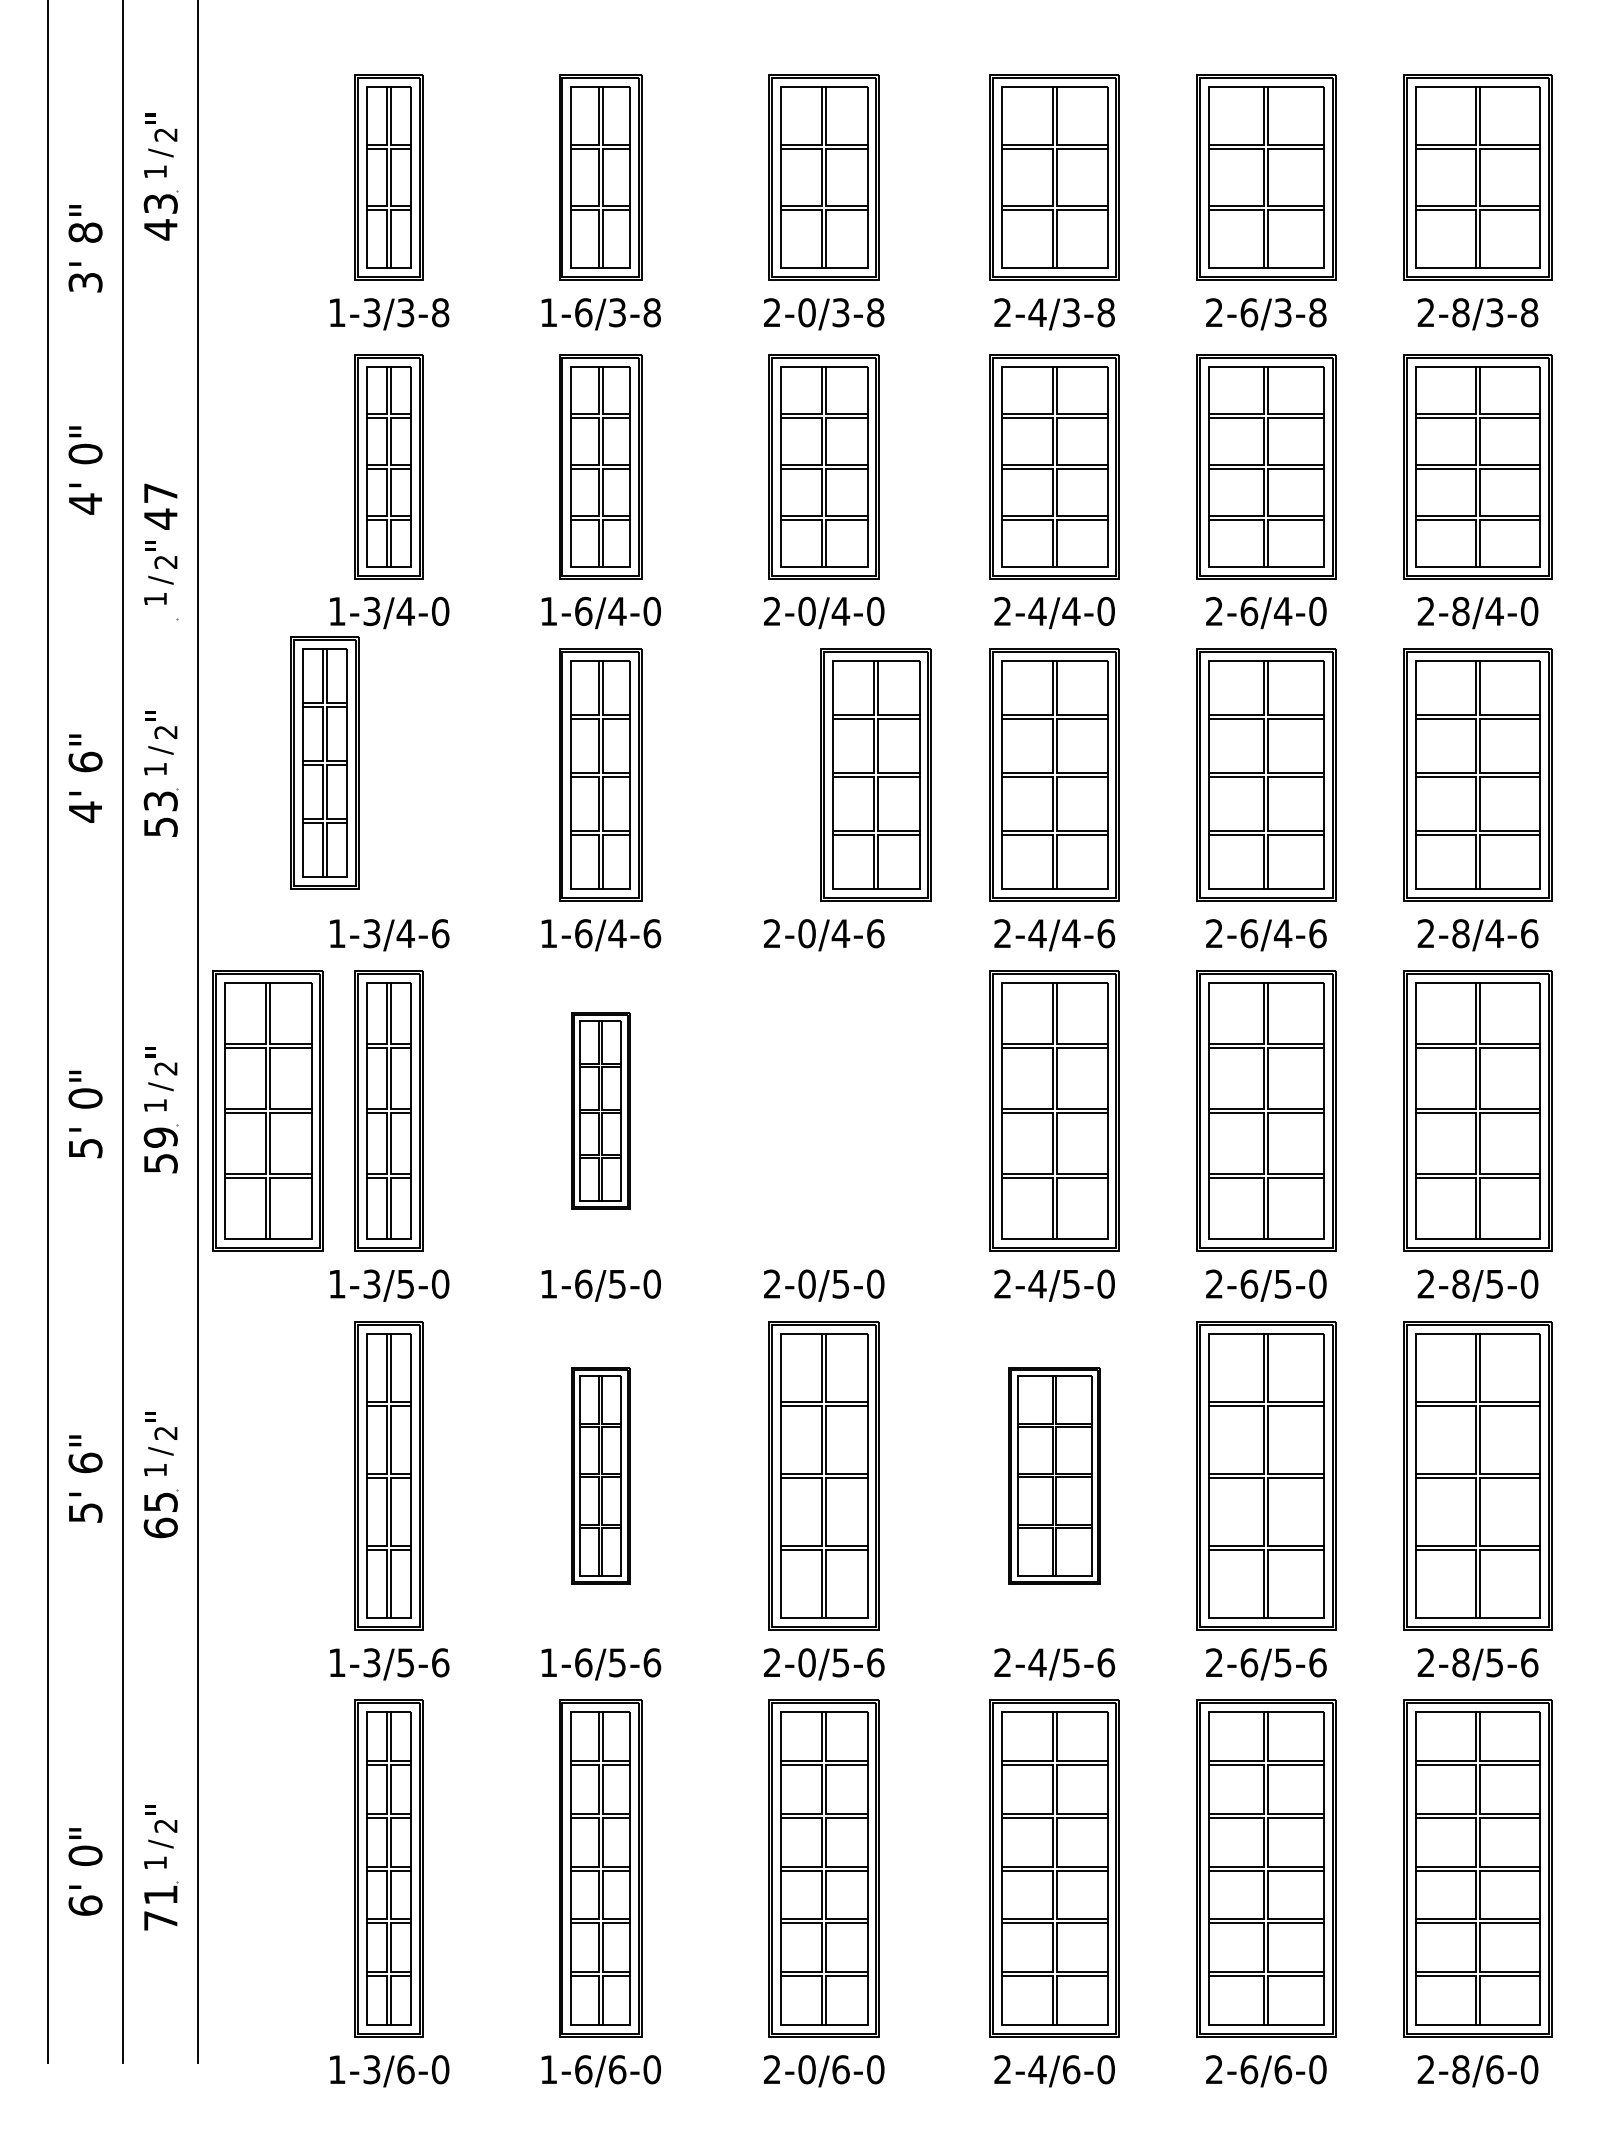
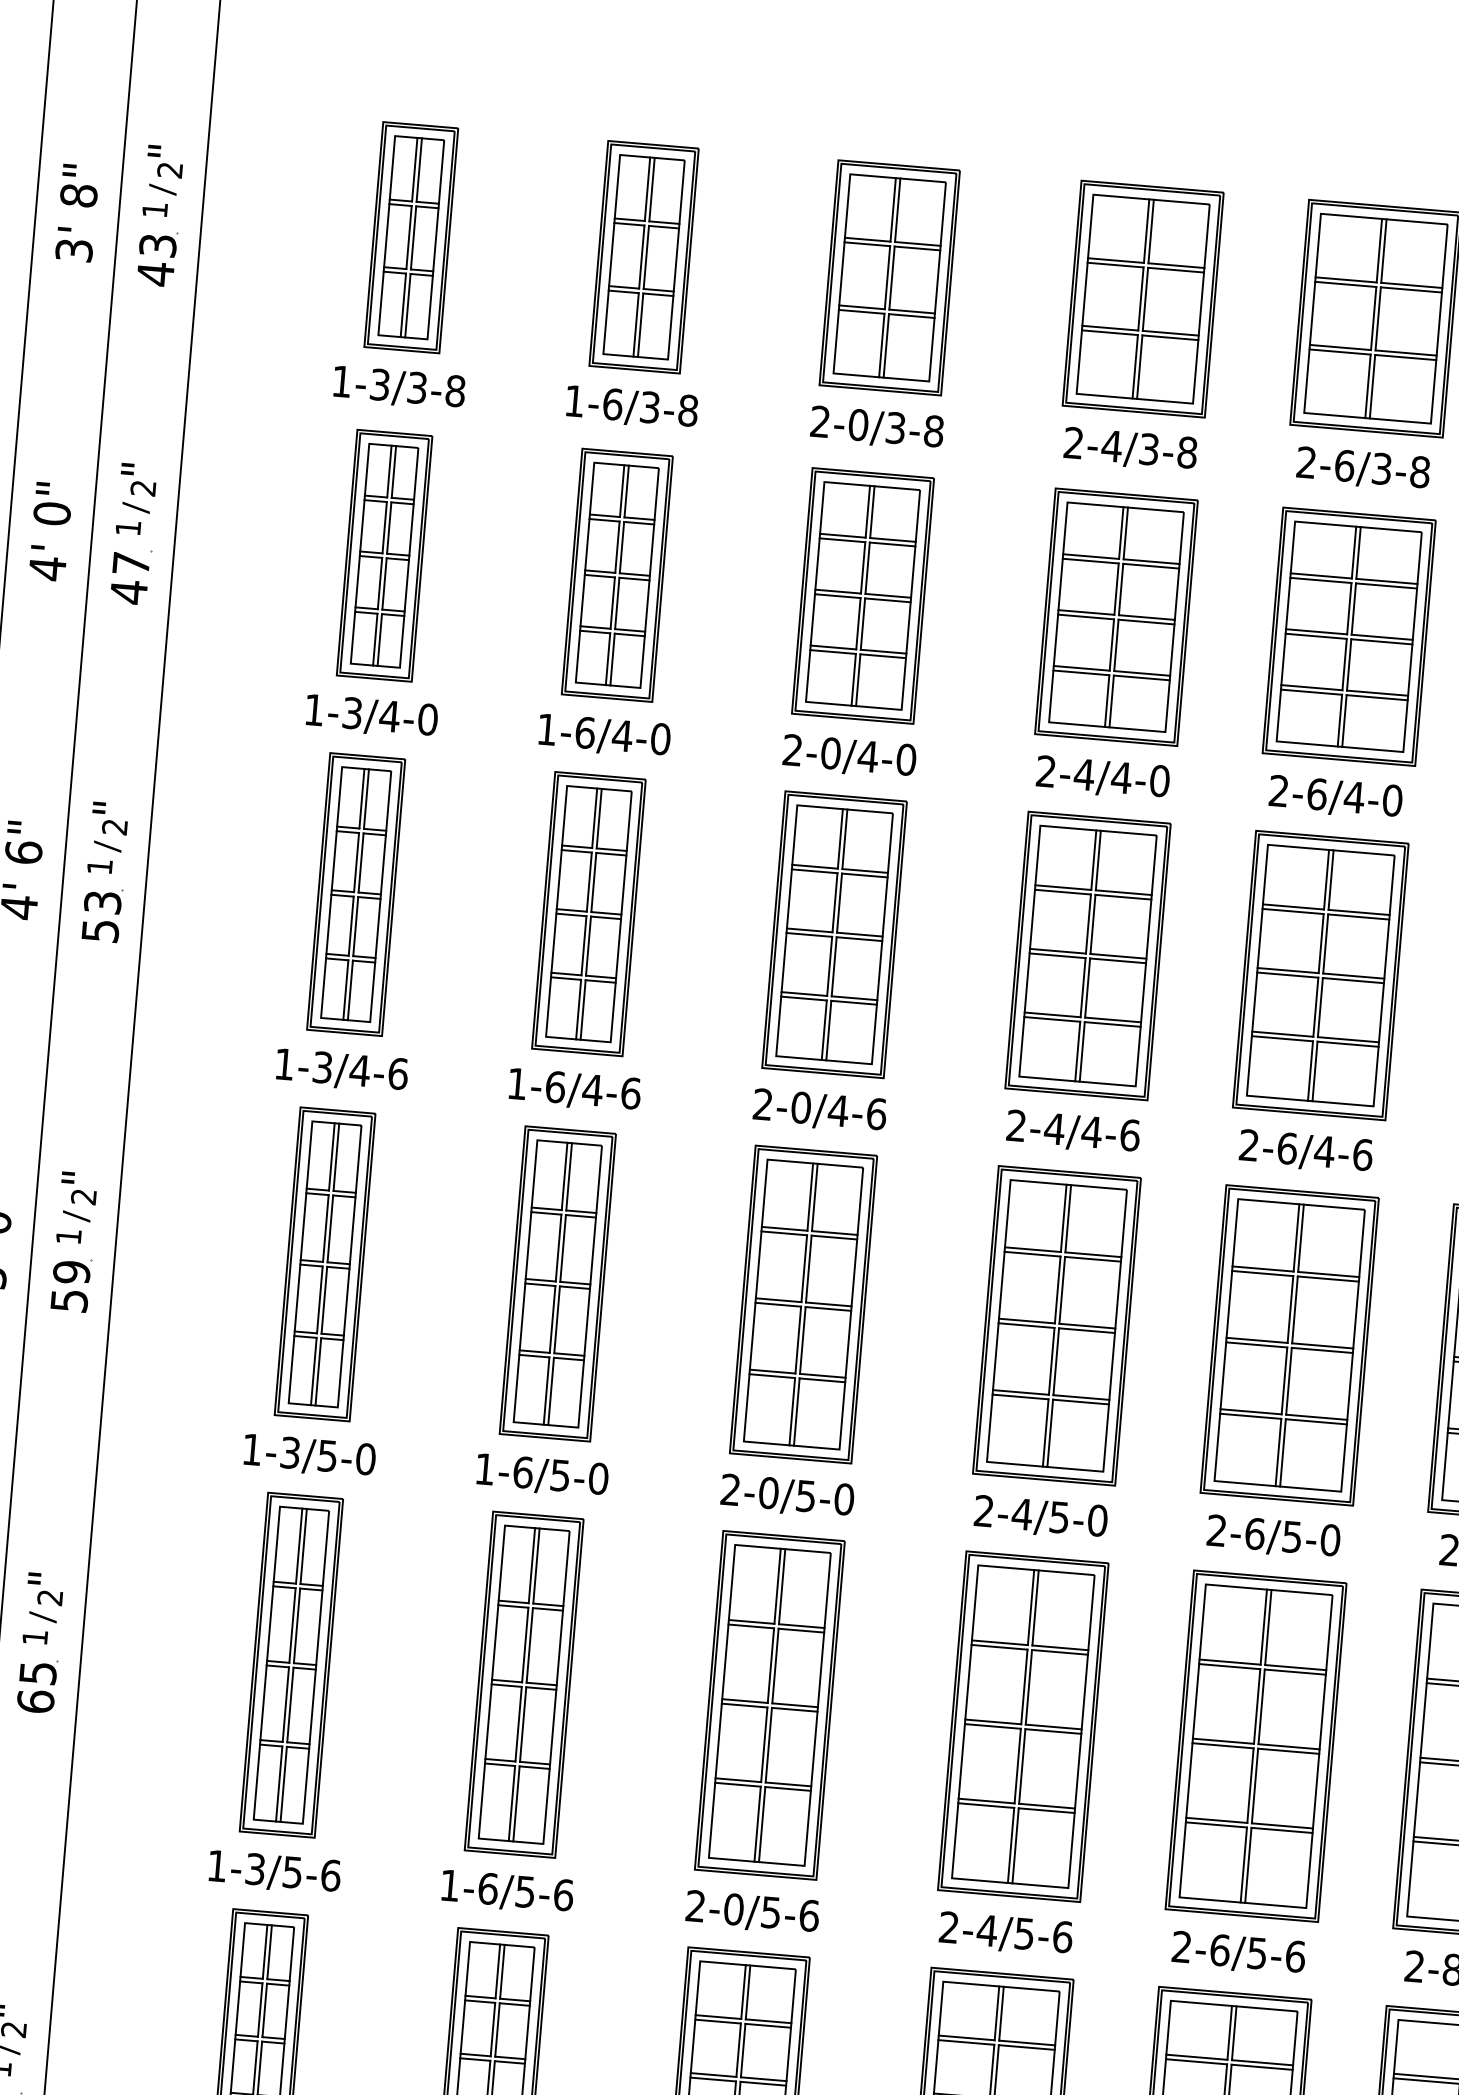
text: (85, 248) -> (77, 212), moved
part: (161, 580) -> (136, 508), moved
part: (324, 762) -> (355, 894), moved
part: (875, 774) -> (833, 934), moved
part: (267, 1110) -> (802, 1303), moved
part: (600, 1110) -> (557, 1283), size x1.43
part: (600, 1475) -> (524, 1684), size x1.43
part: (1054, 1475) -> (1023, 1726), size x1.43

